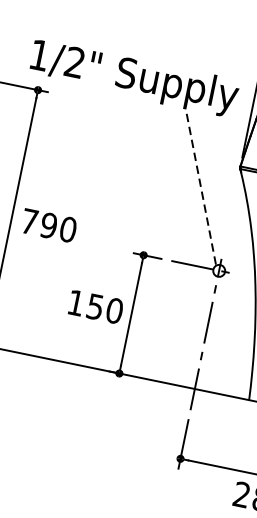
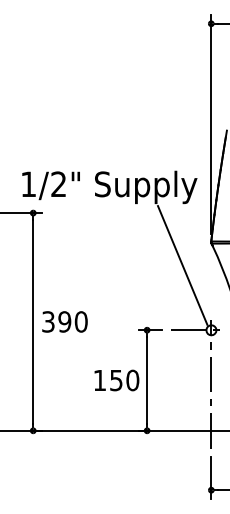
line: (201, 186) -> (182, 264), dashed -> solid
text: (29, 221) -> (48, 321), 790 -> 390

